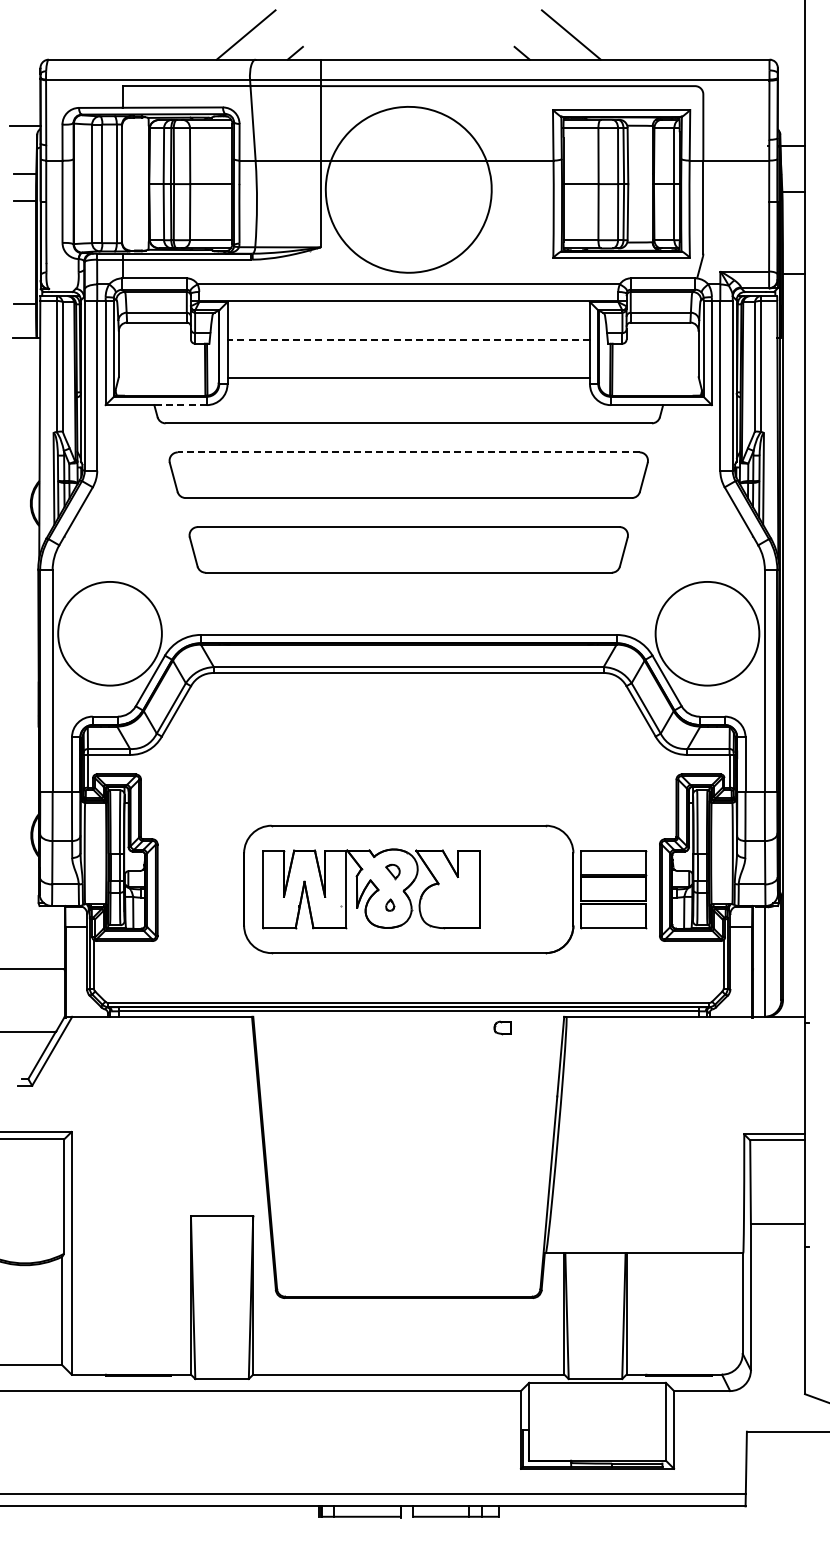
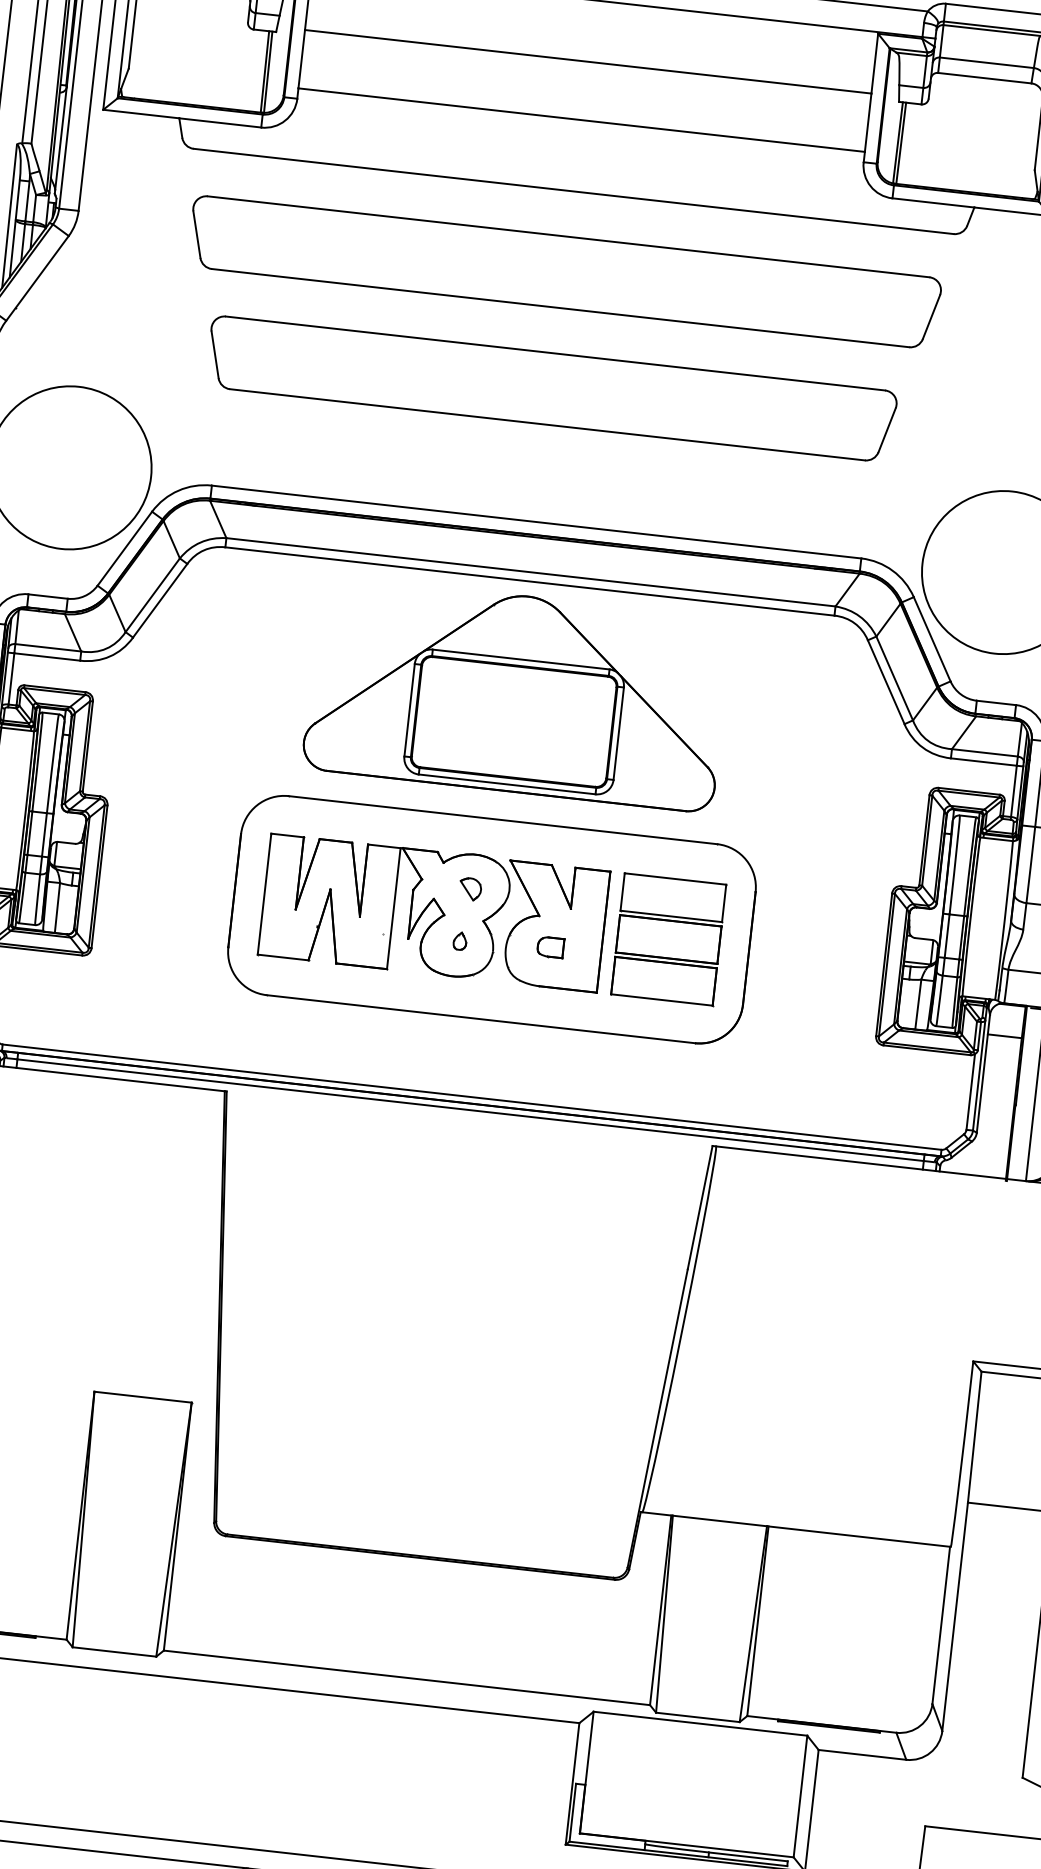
line: (408, 340) -> (587, 61), dashed -> solid
line: (180, 405) -> (220, 123), dashed -> solid
line: (408, 452) -> (568, 236), dashed -> solid
part: (408, 744) -> (516, 693), added
part: (613, 889) -> (668, 939), moved
part: (502, 1027) -> (550, 946), moved

